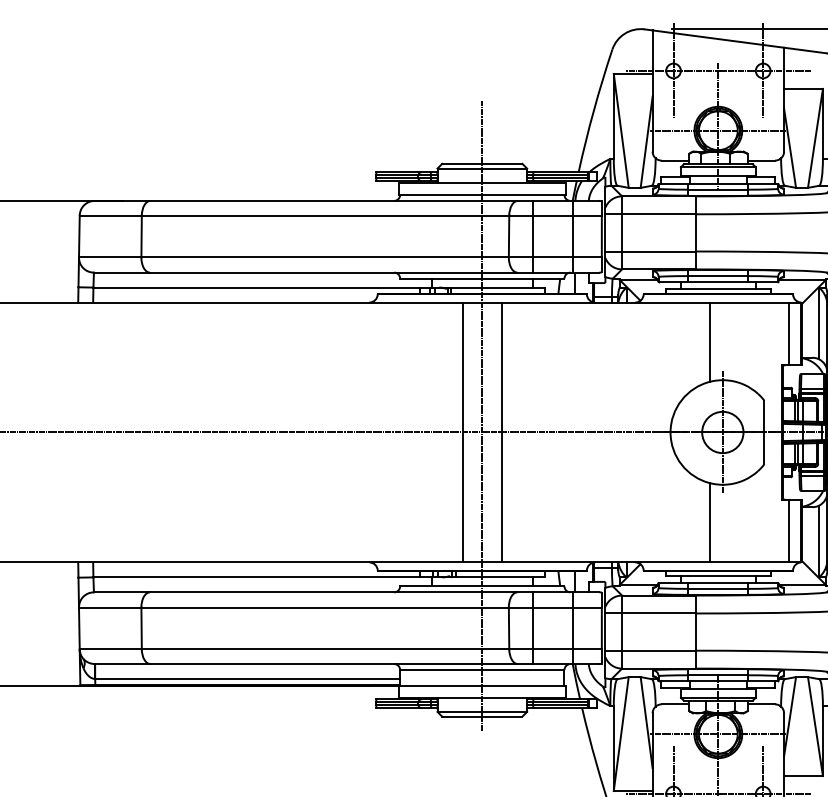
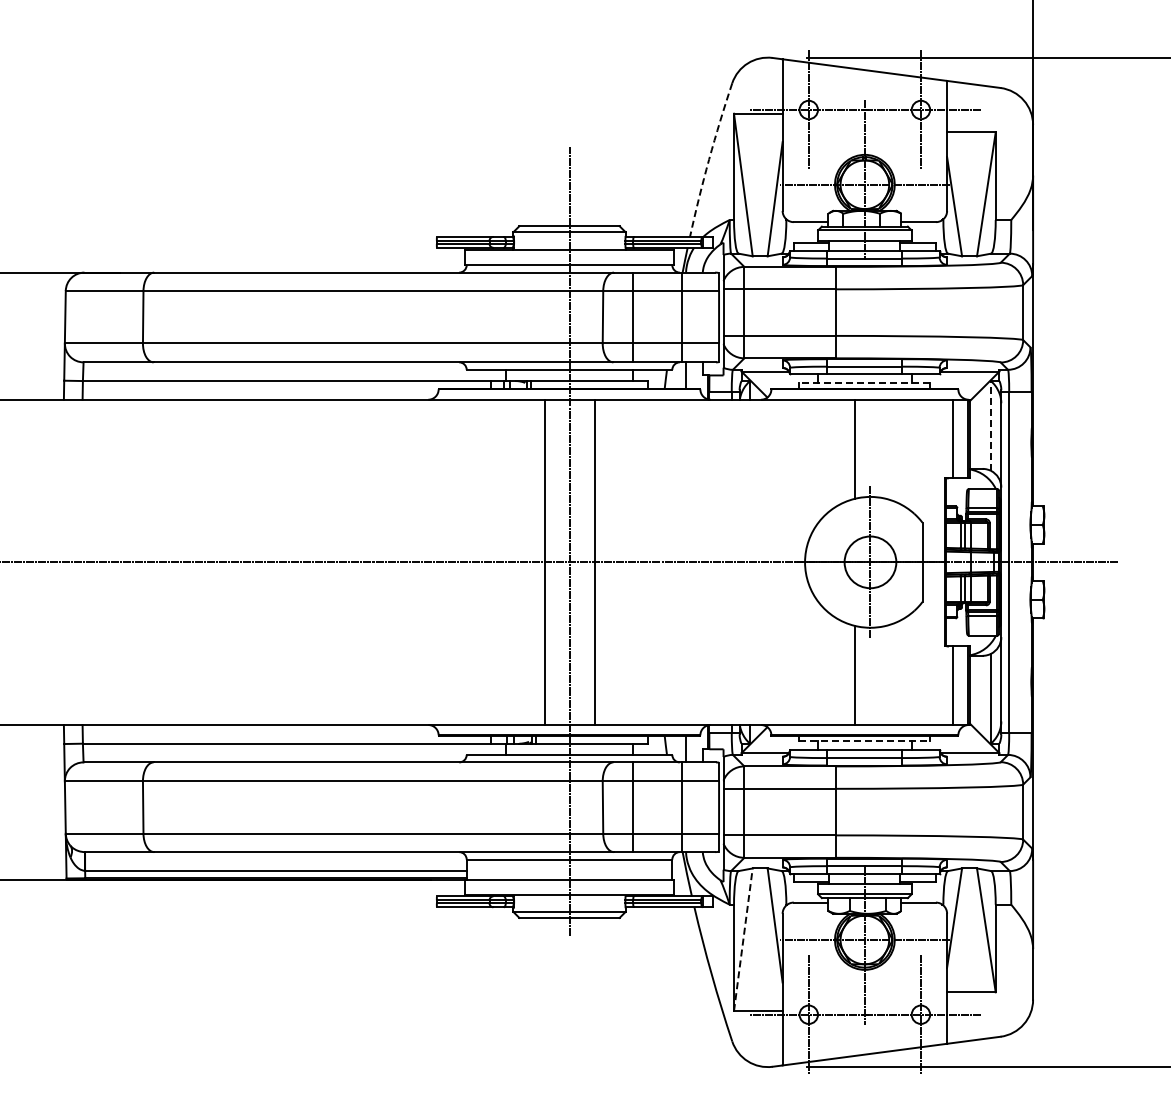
arc: (594, 110) -> (709, 159), solid -> dashed
line: (718, 289) -> (864, 383), solid -> dashed
line: (818, 323) -> (990, 425), solid -> dashed
line: (718, 575) -> (865, 741), solid -> dashed
line: (621, 733) -> (743, 939), solid -> dashed

